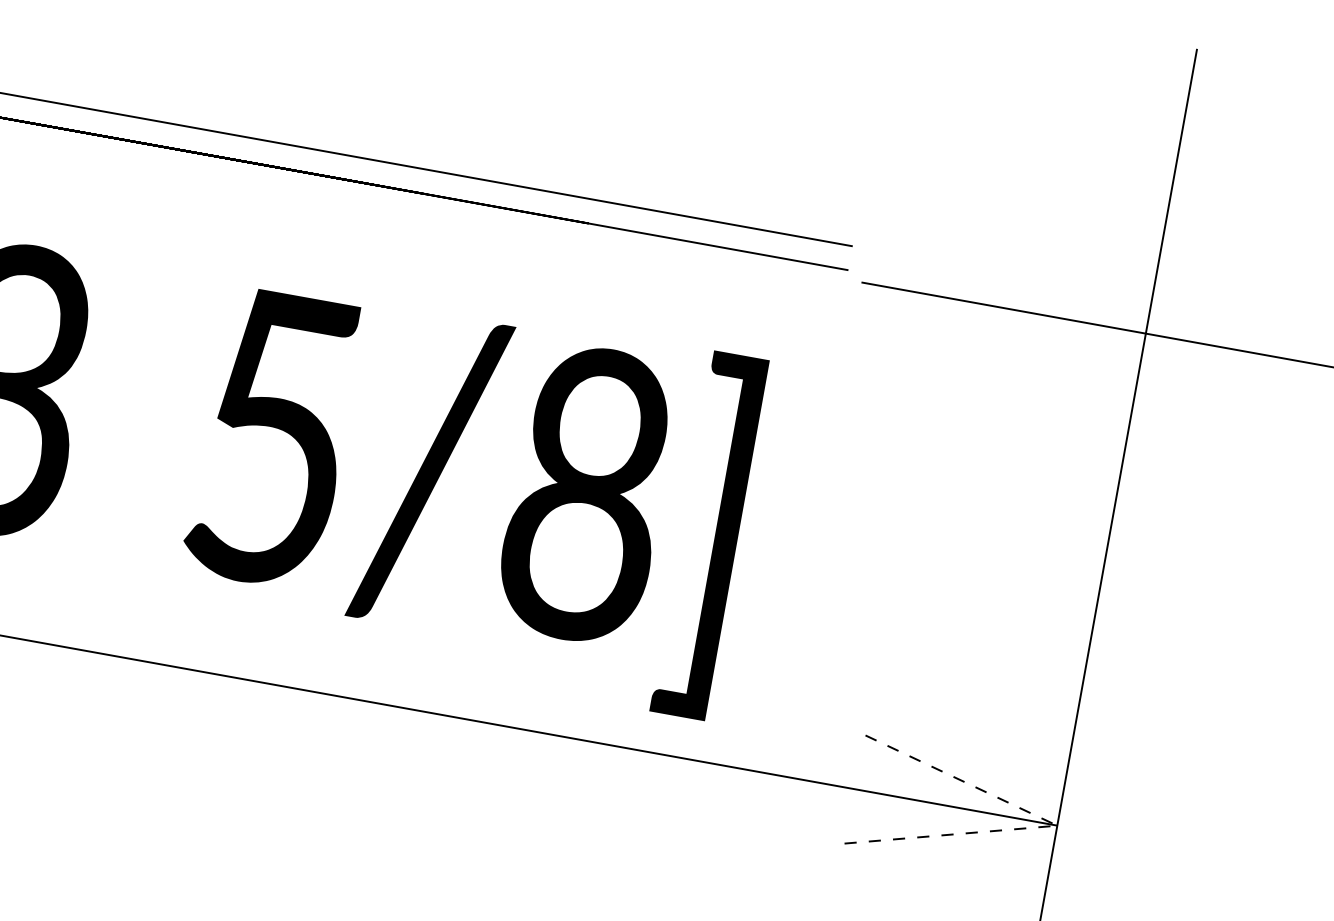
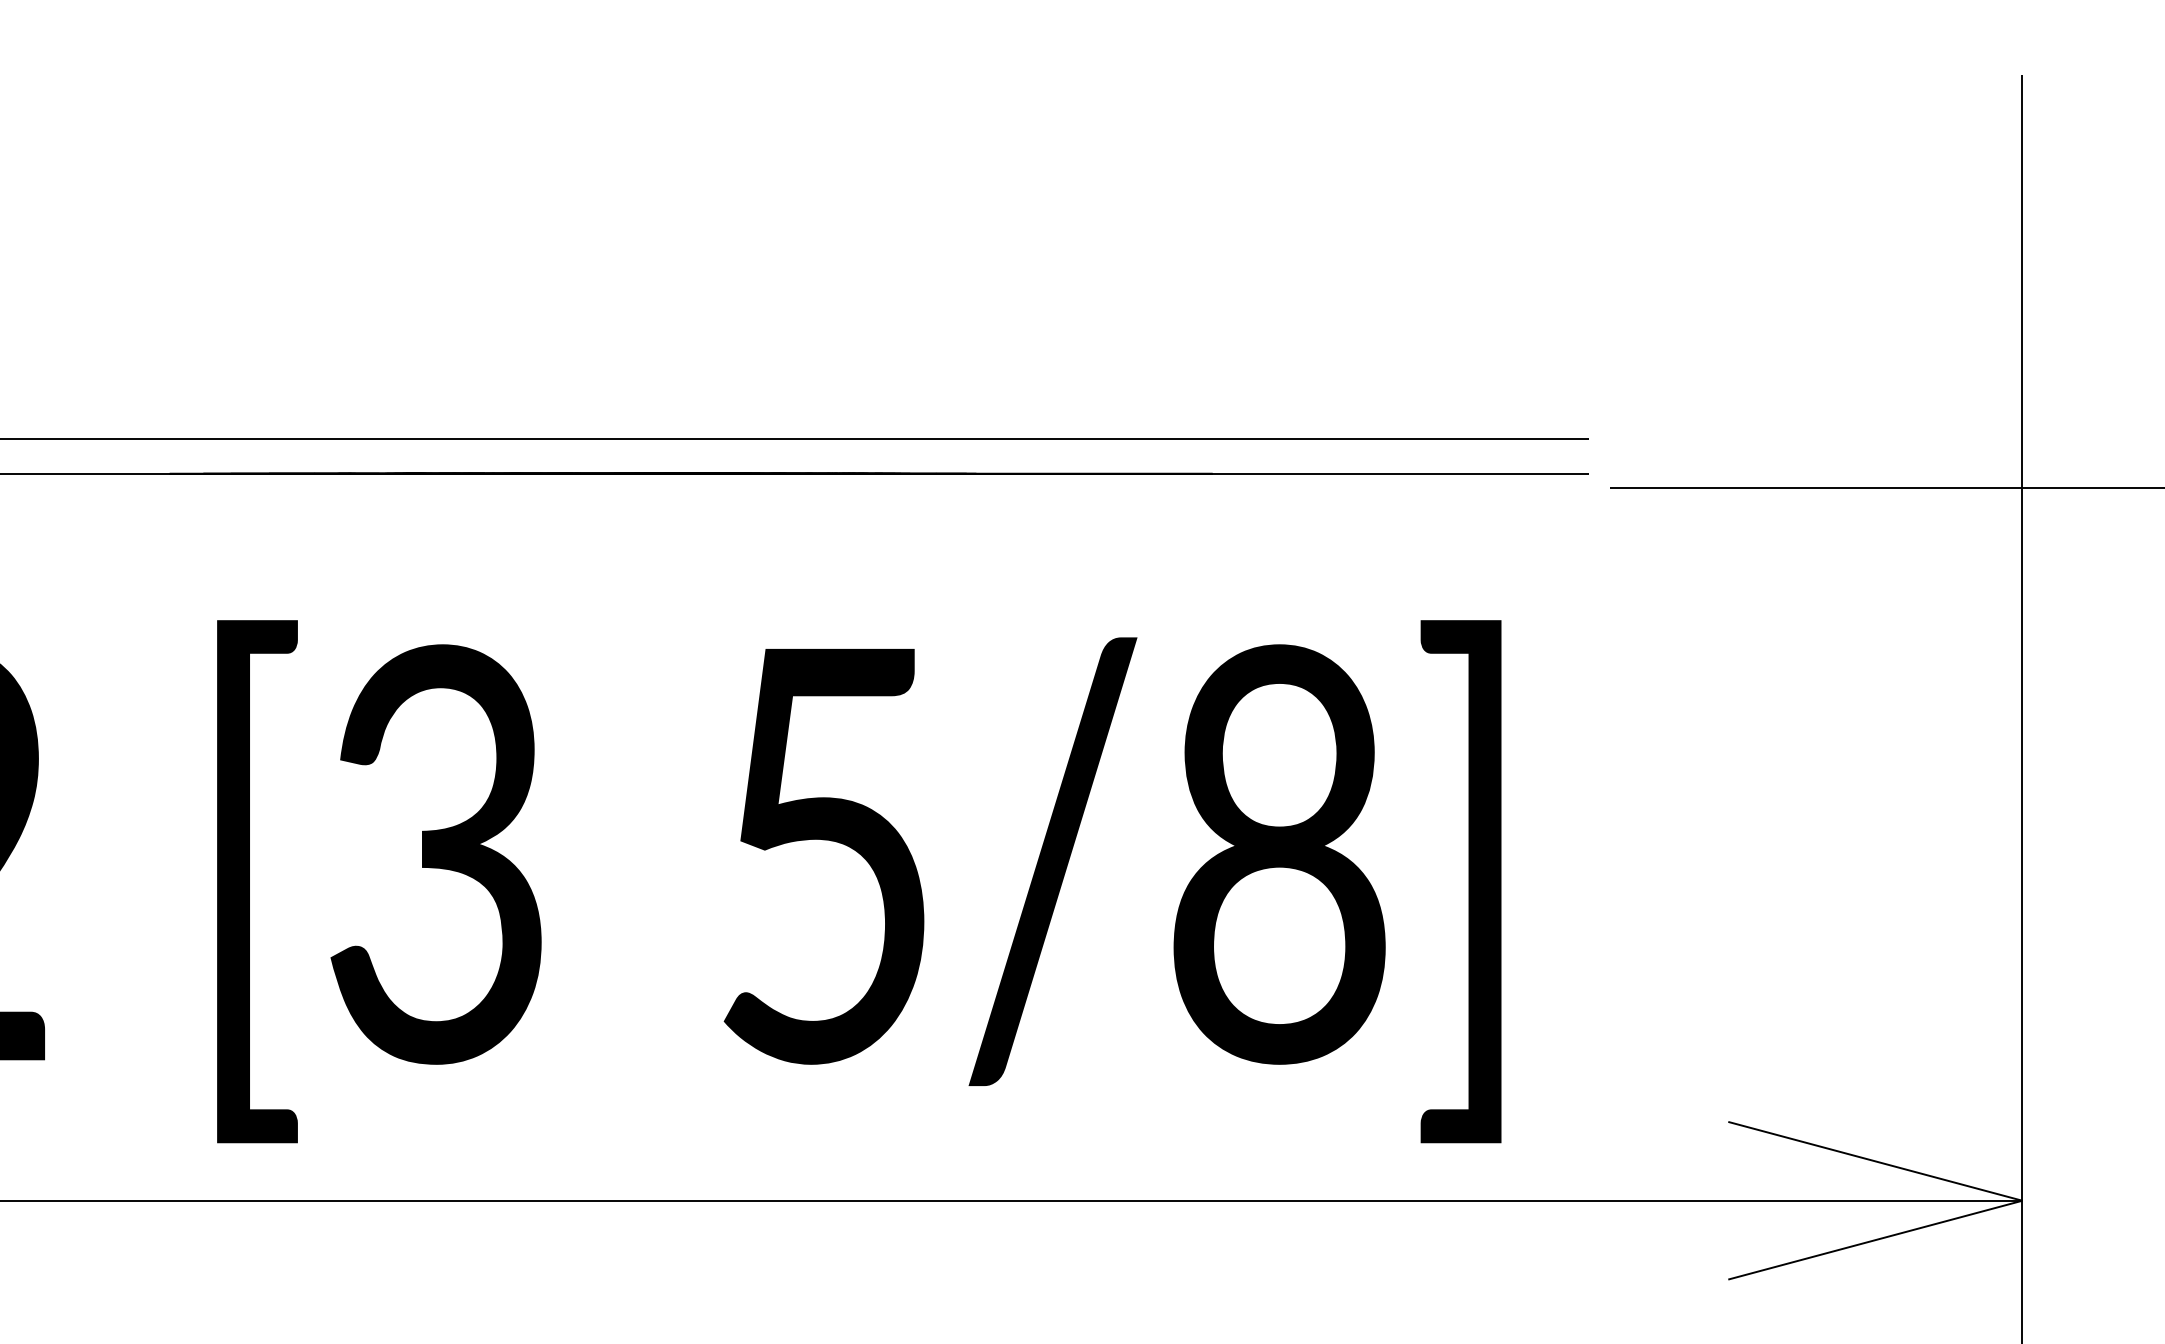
line: (1057, 825) -> (2022, 1200), dashed -> solid

